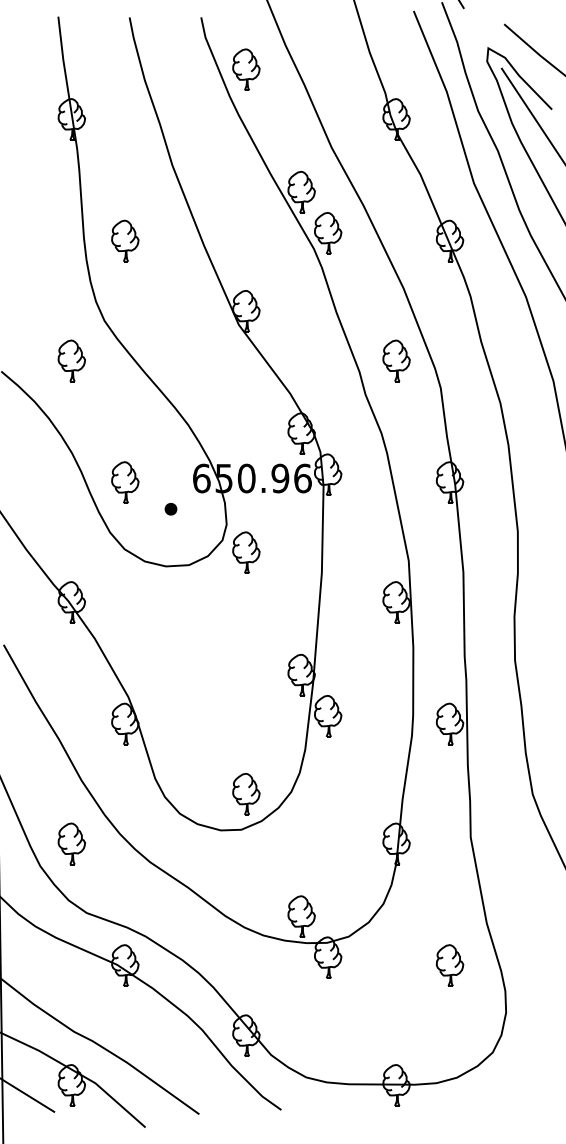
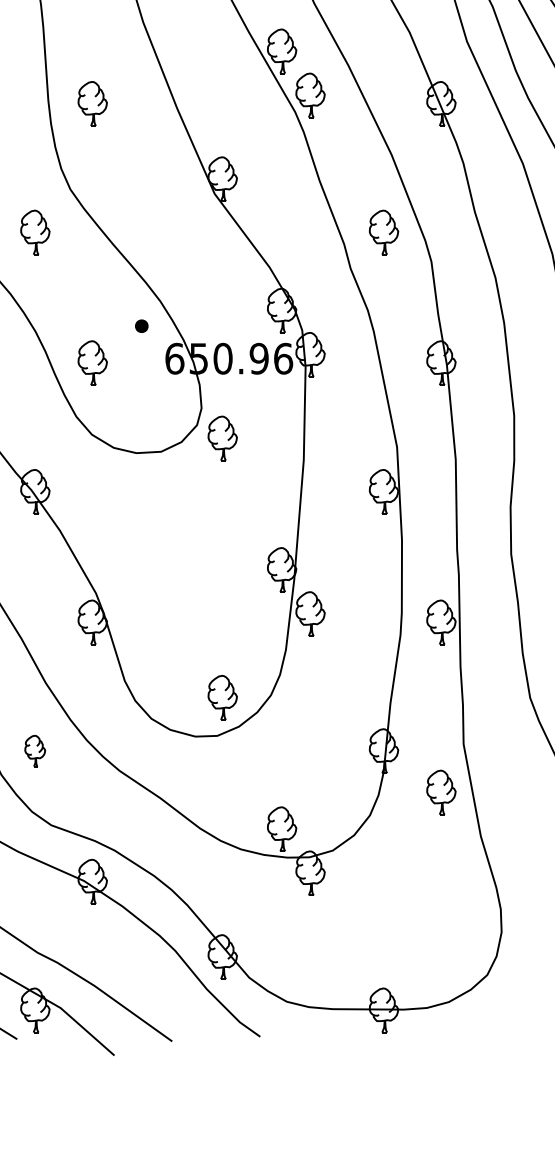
part: (170, 509) -> (141, 326), moved
part: (71, 843) -> (34, 750), size x0.7
part: (450, 965) -> (441, 792), moved

